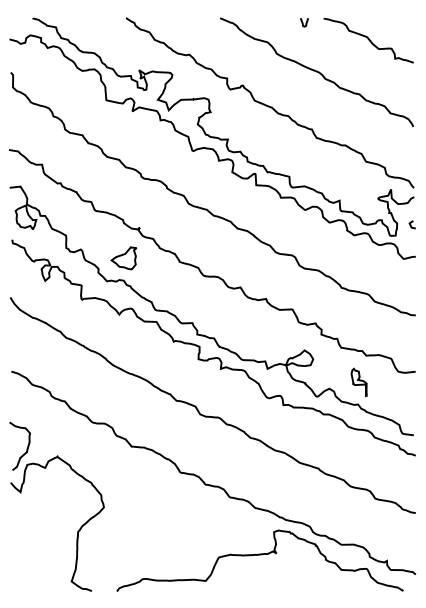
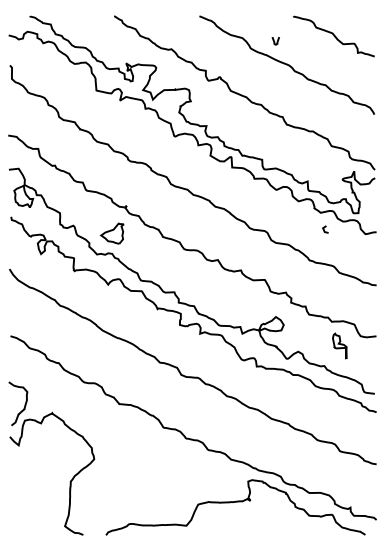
curve: (303, 22) -> (274, 40), moved
line: (411, 224) -> (324, 229), moved
part: (358, 381) -> (339, 345), moved

